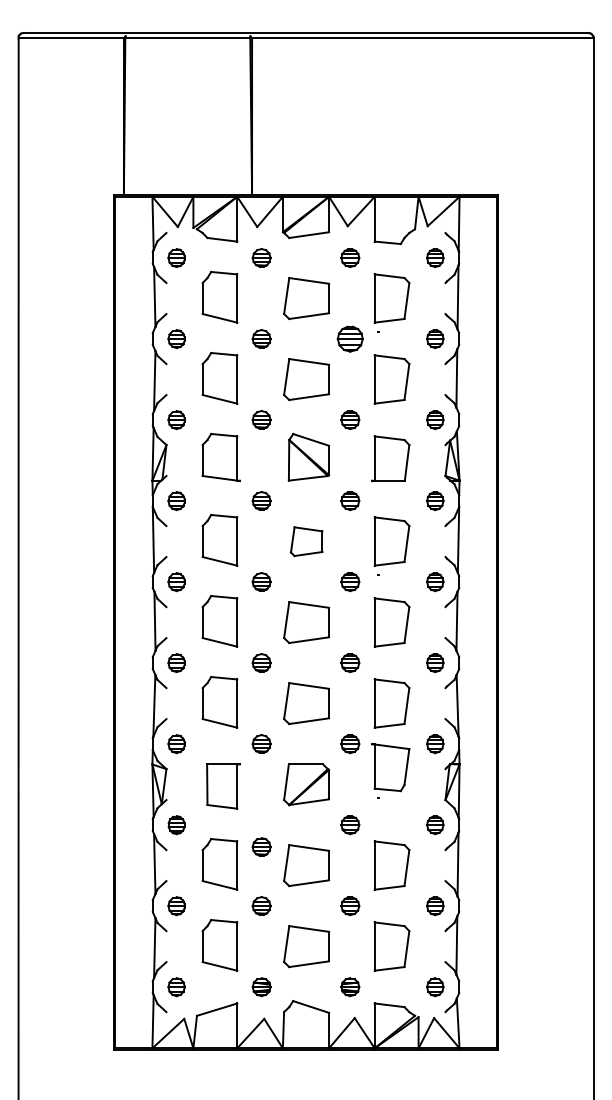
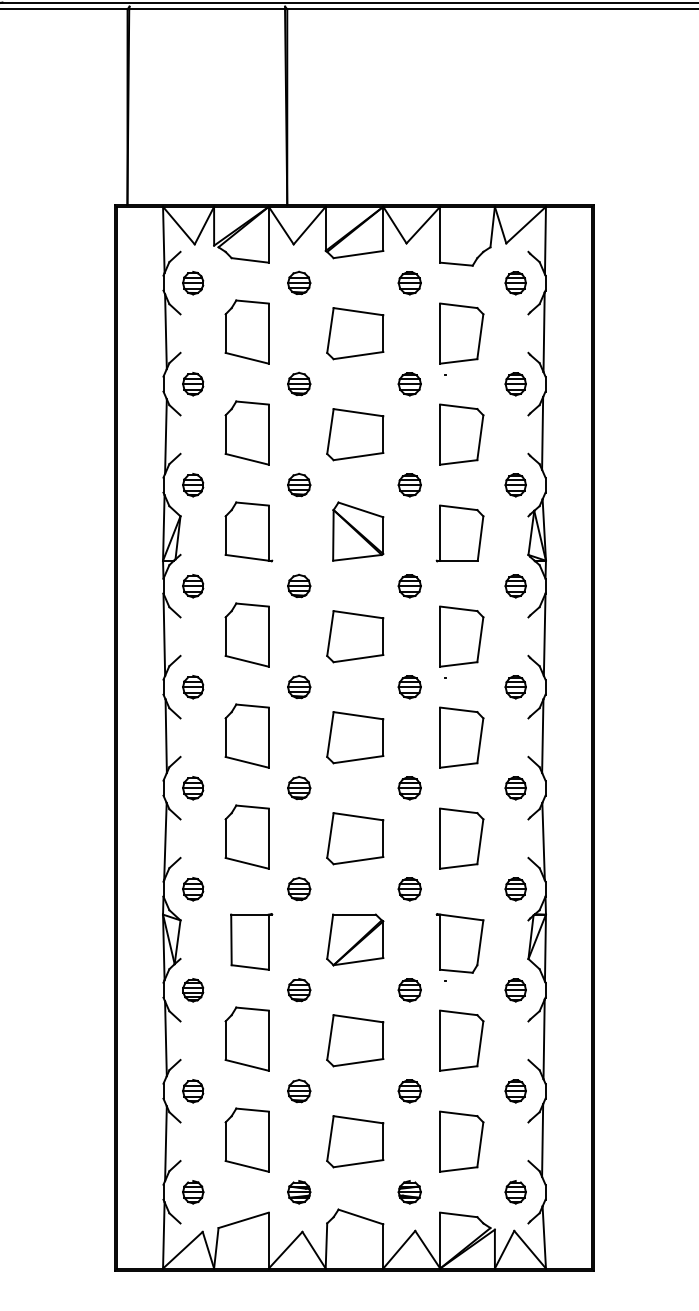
part: (350, 338) -> (409, 383), size x0.71
part: (306, 541) -> (355, 636), size x1.43
part: (390, 770) -> (459, 947), moved
part: (261, 846) -> (299, 989), moved

